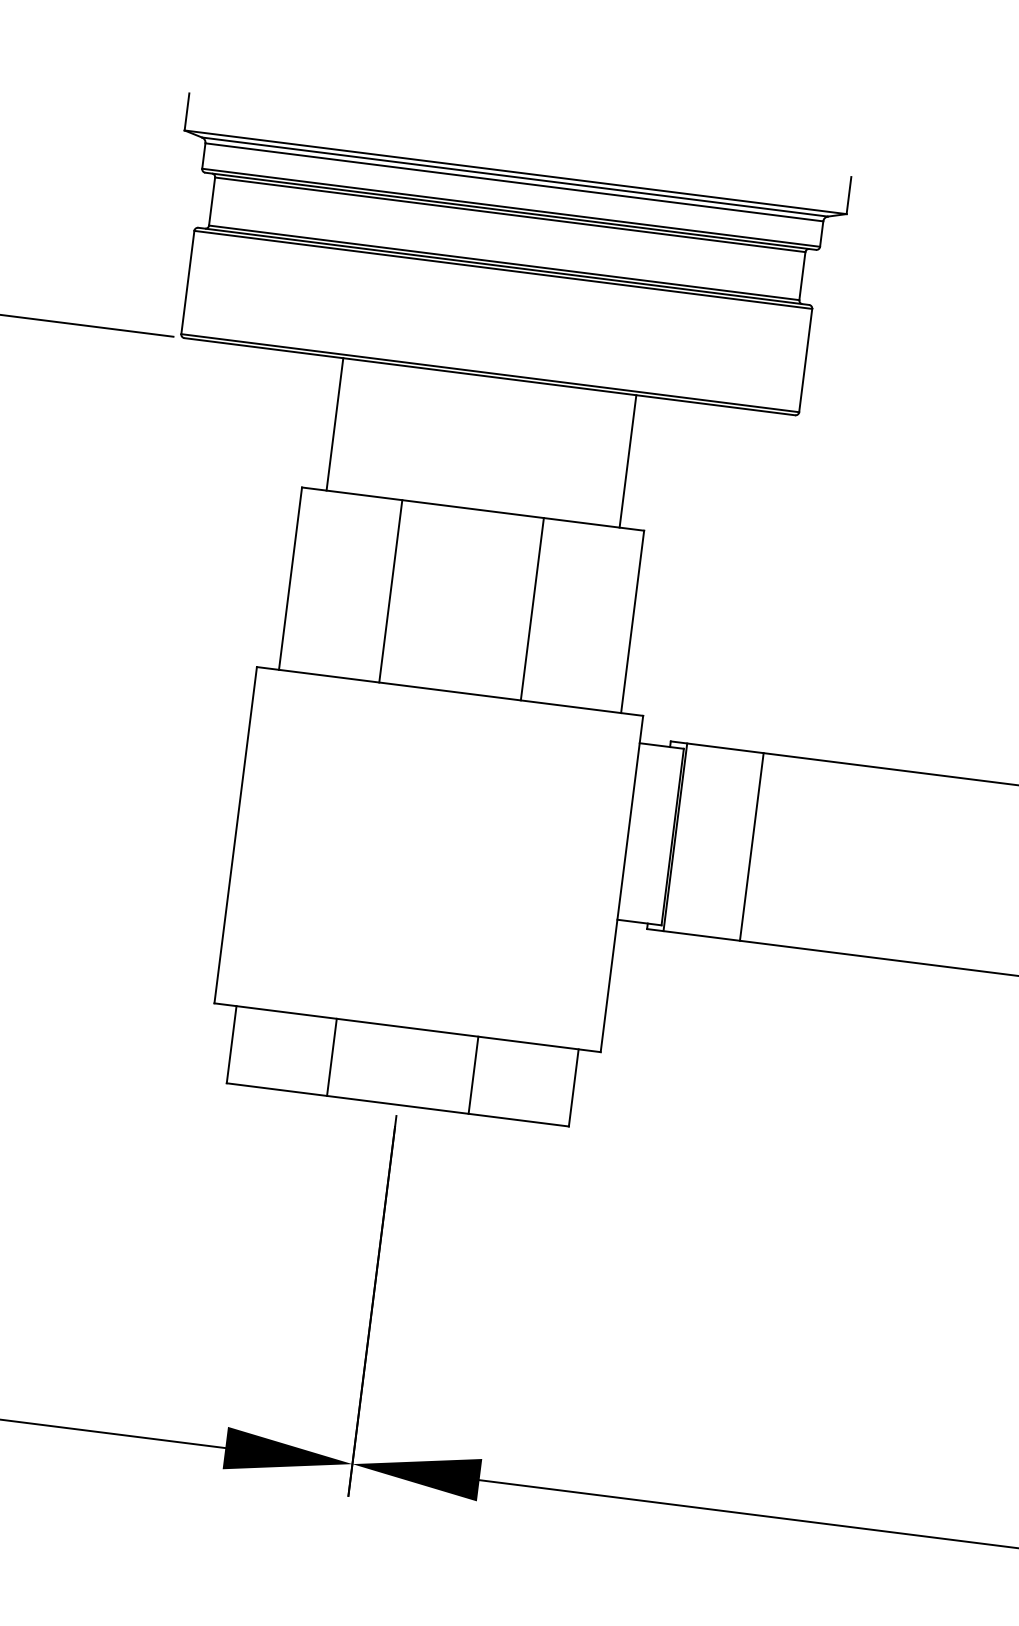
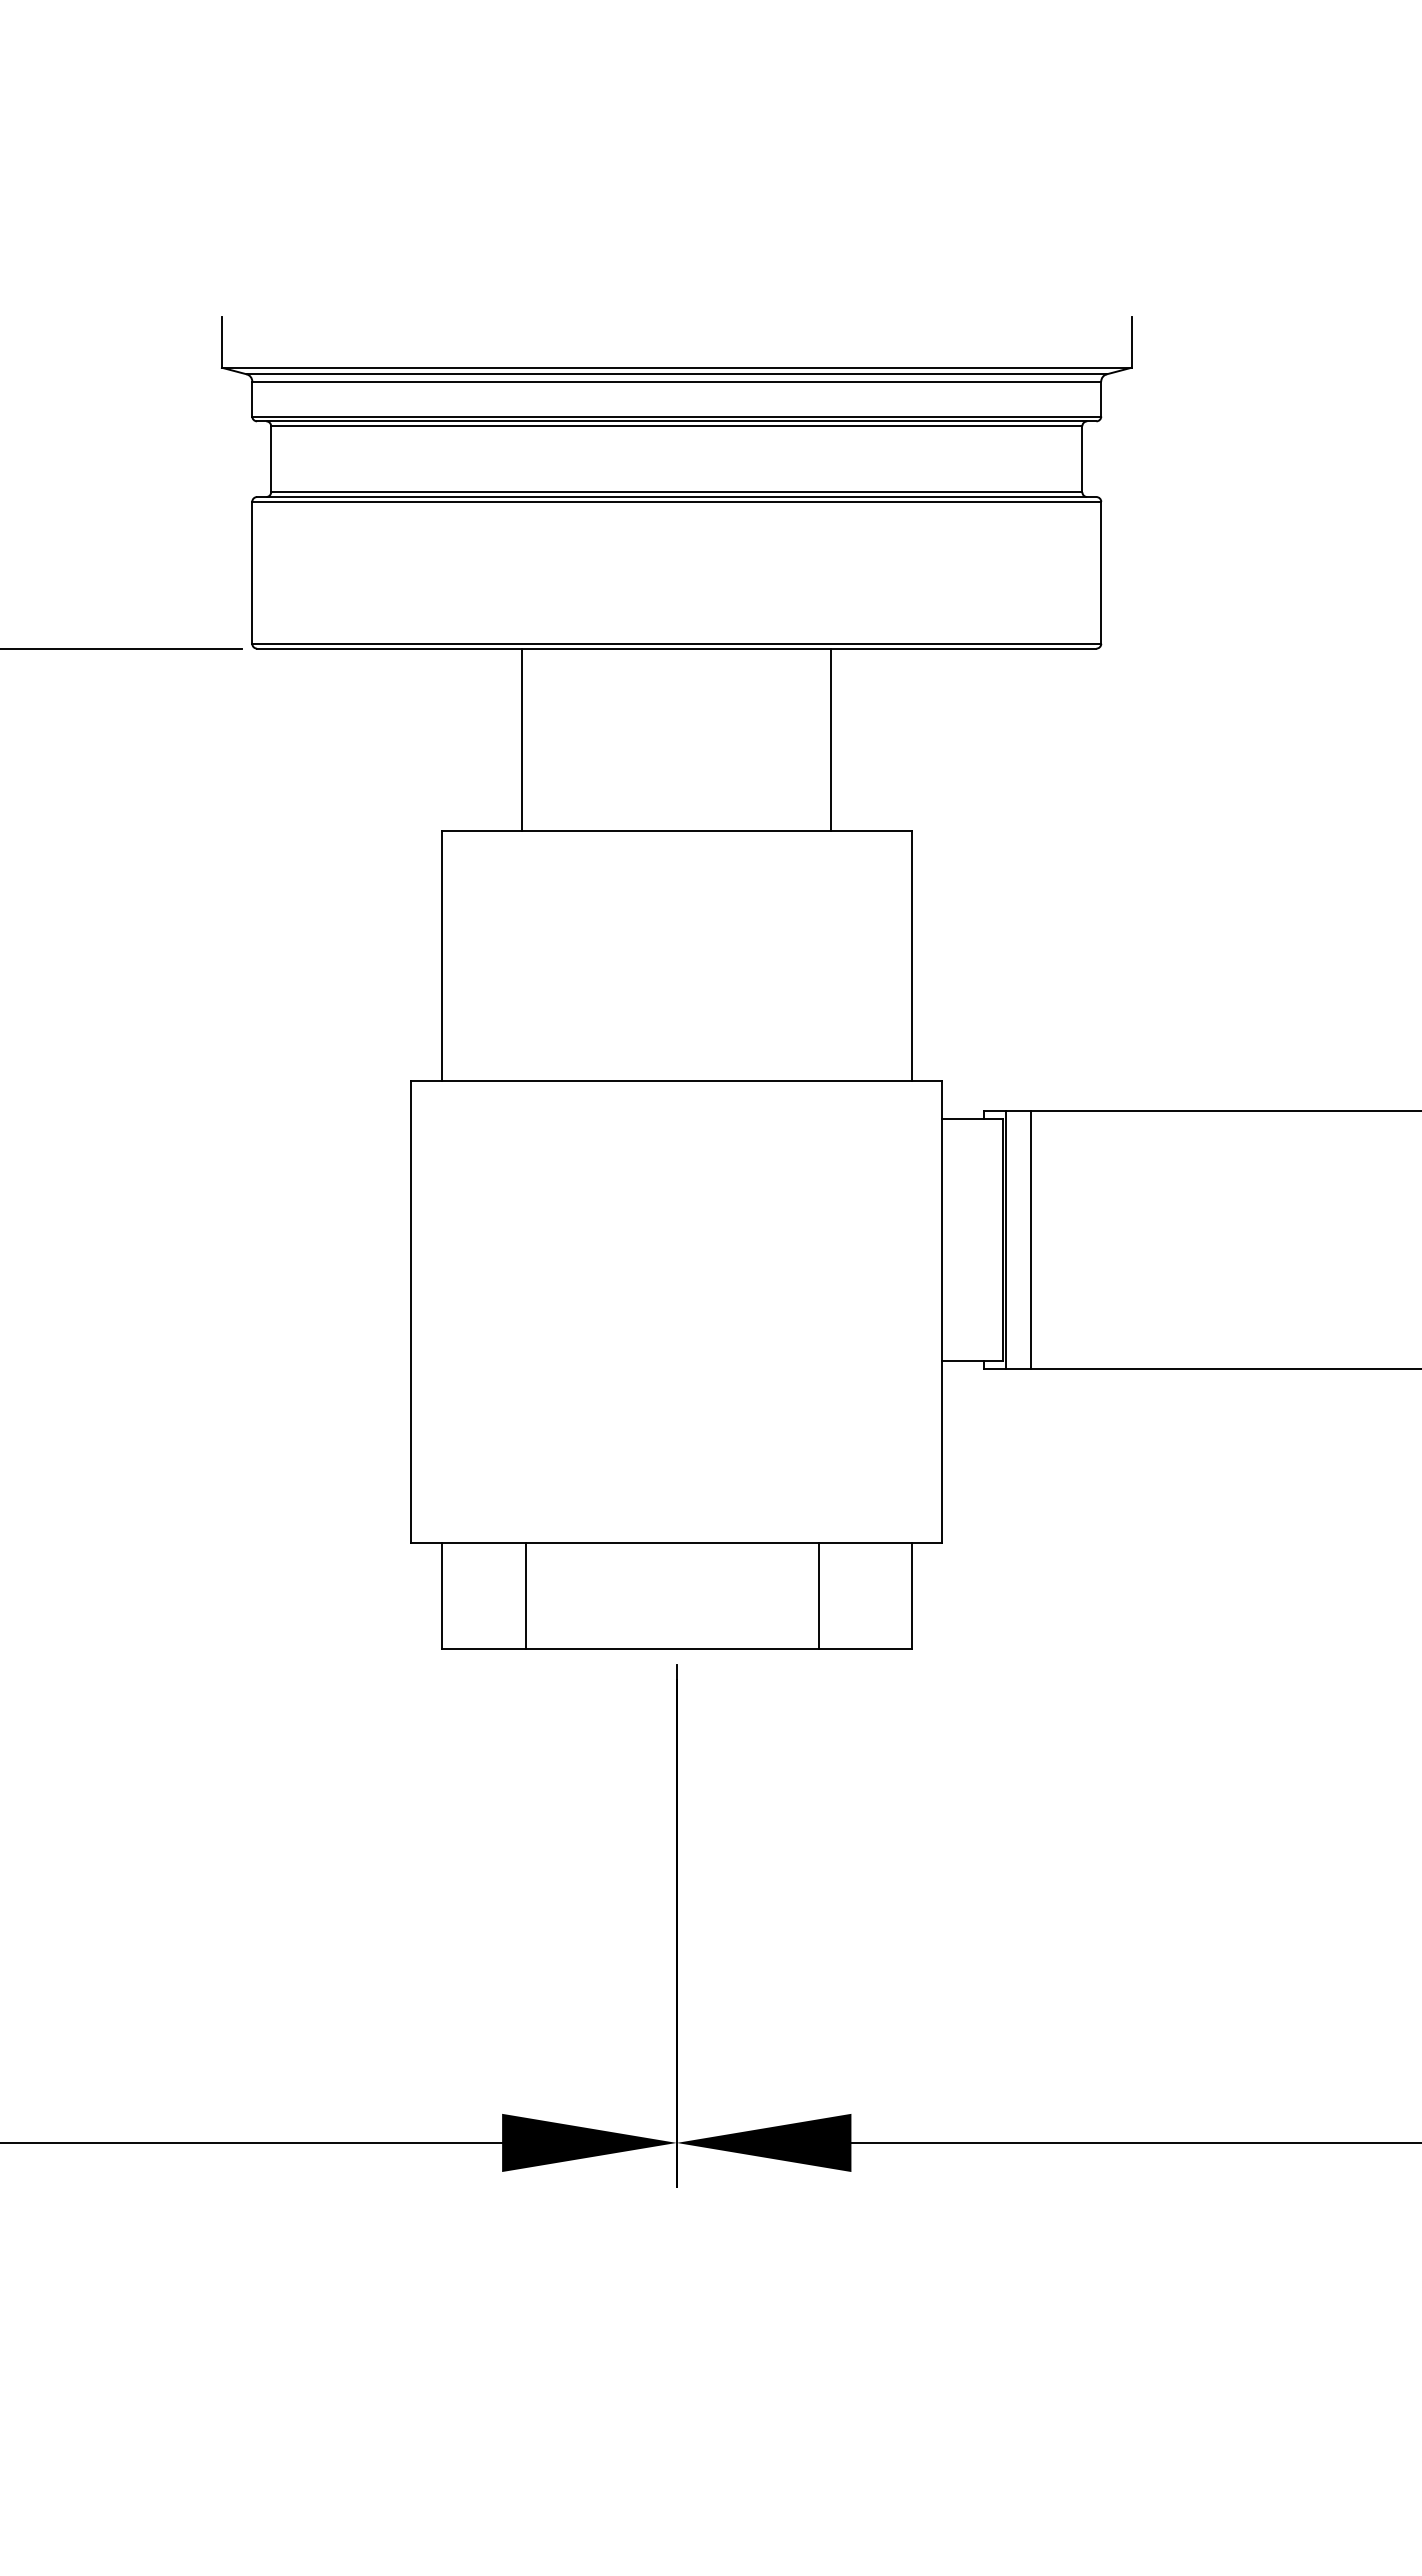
line: (335, 424) -> (522, 739), moved
line: (628, 461) -> (831, 739), moved
line: (390, 591) -> (579, 955), removed
line: (532, 608) -> (774, 955), removed
line: (751, 846) -> (1031, 1239), moved
line: (331, 1057) -> (526, 1596), moved
line: (473, 1075) -> (819, 1596), moved

